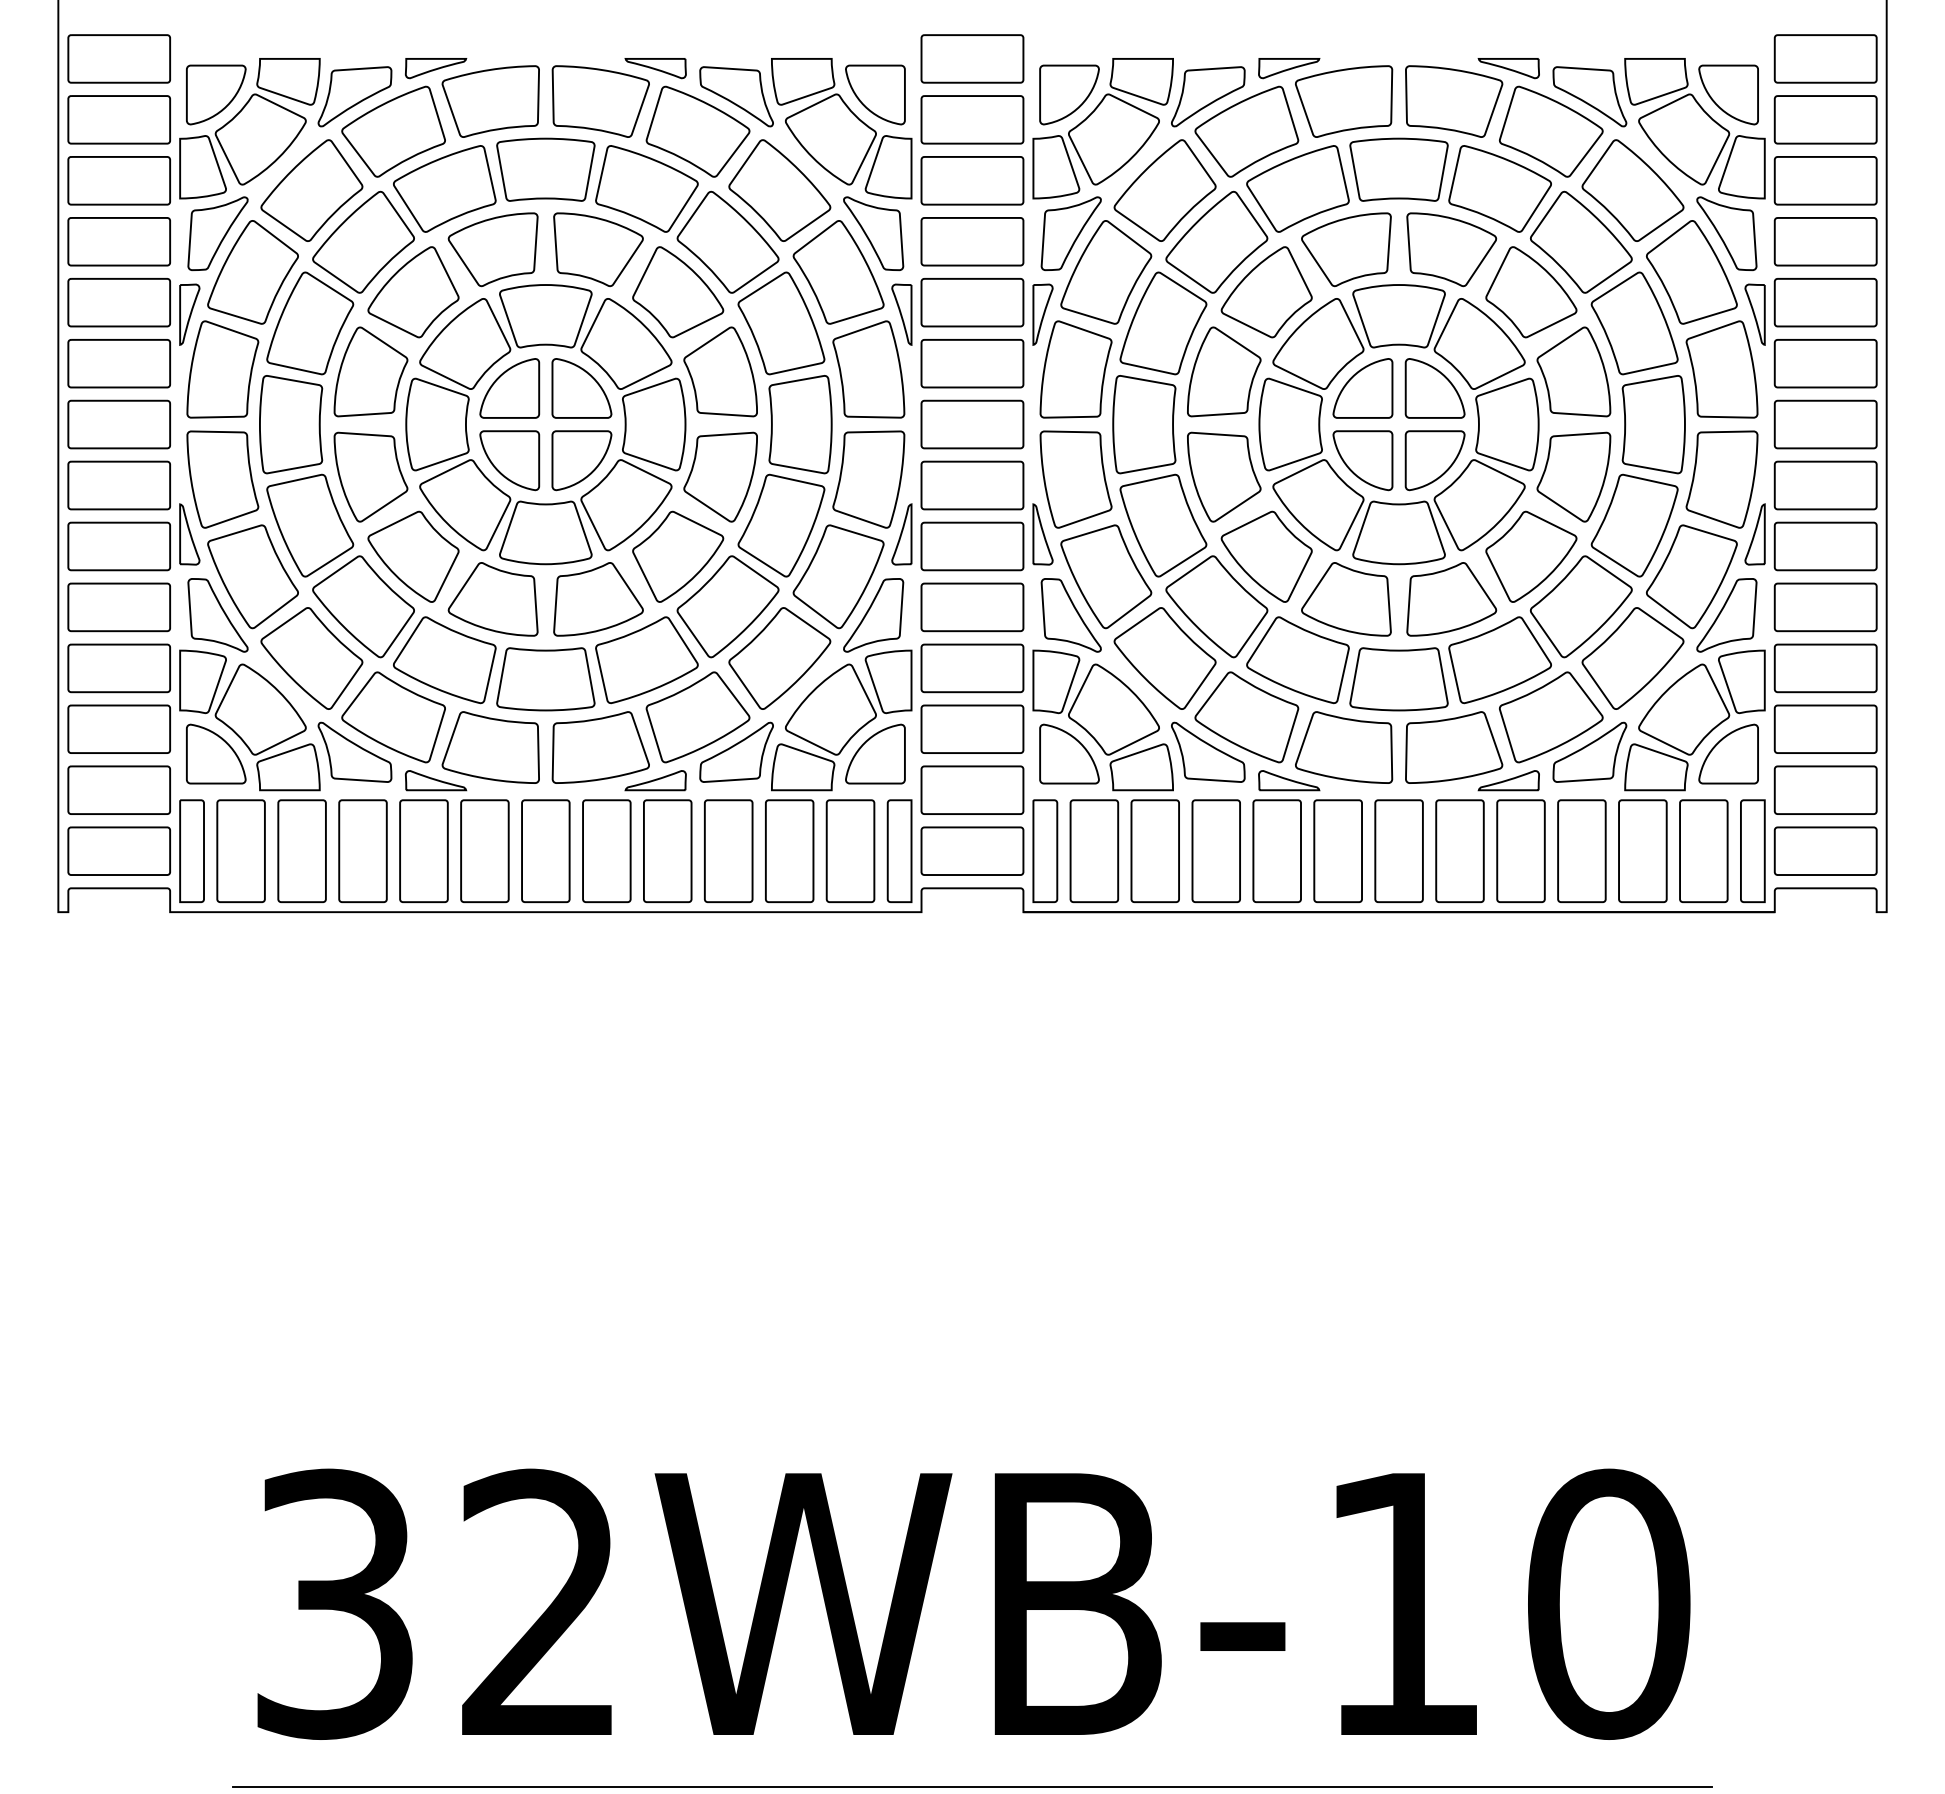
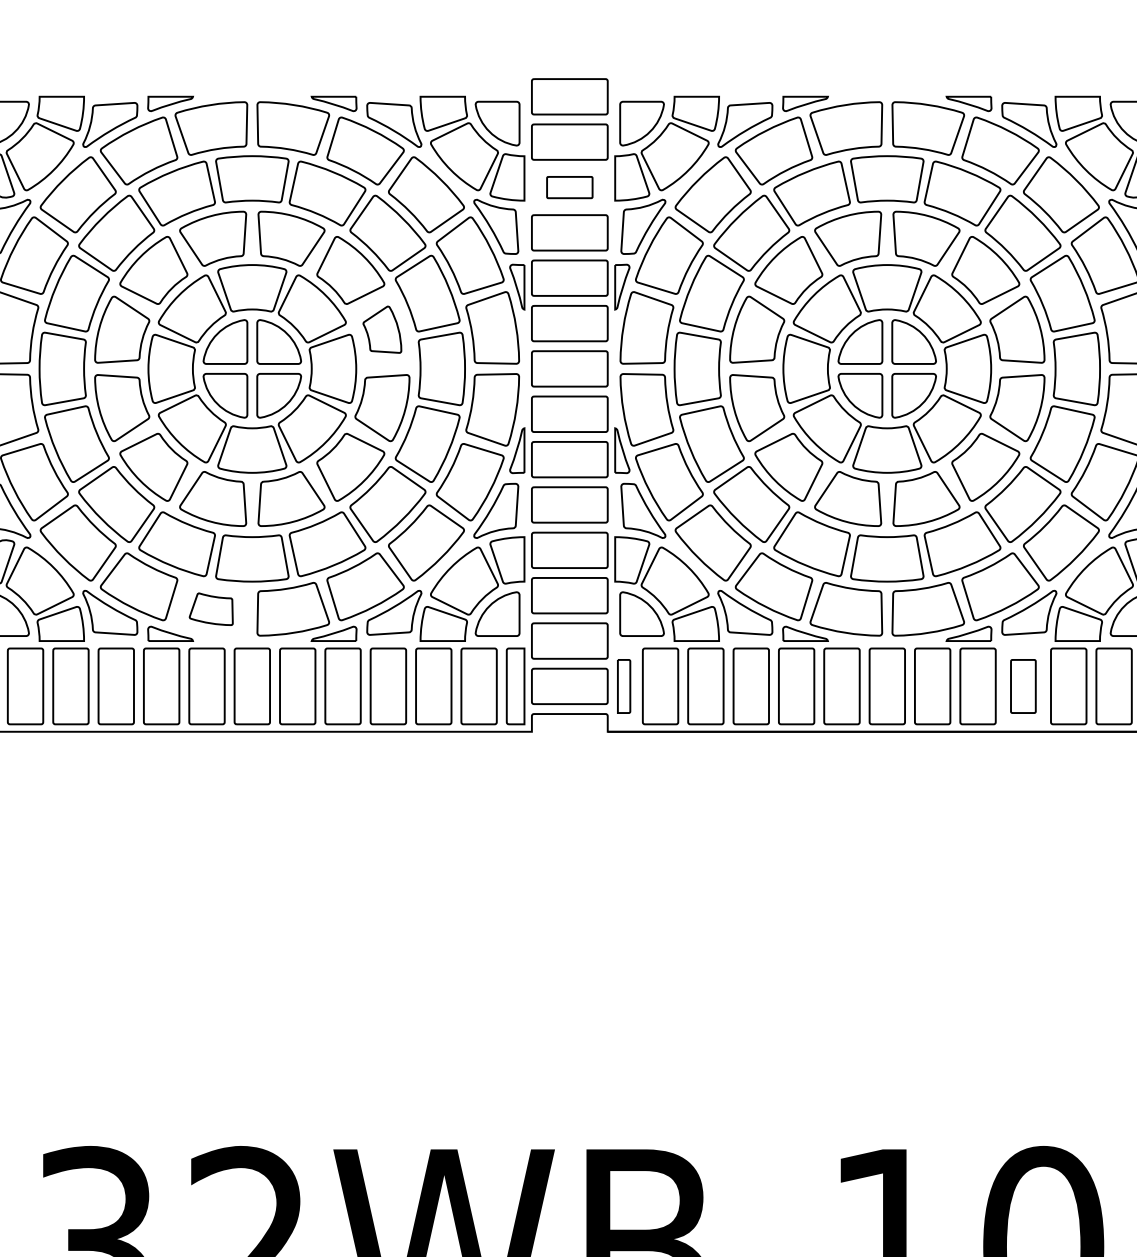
part: (972, 180) -> (569, 187), size x0.6
part: (720, 371) -> (382, 329), size x0.7
part: (490, 747) -> (211, 609), size x0.6
part: (1045, 851) -> (624, 686), size x0.7
part: (1581, 851) -> (1023, 686), size x0.7

